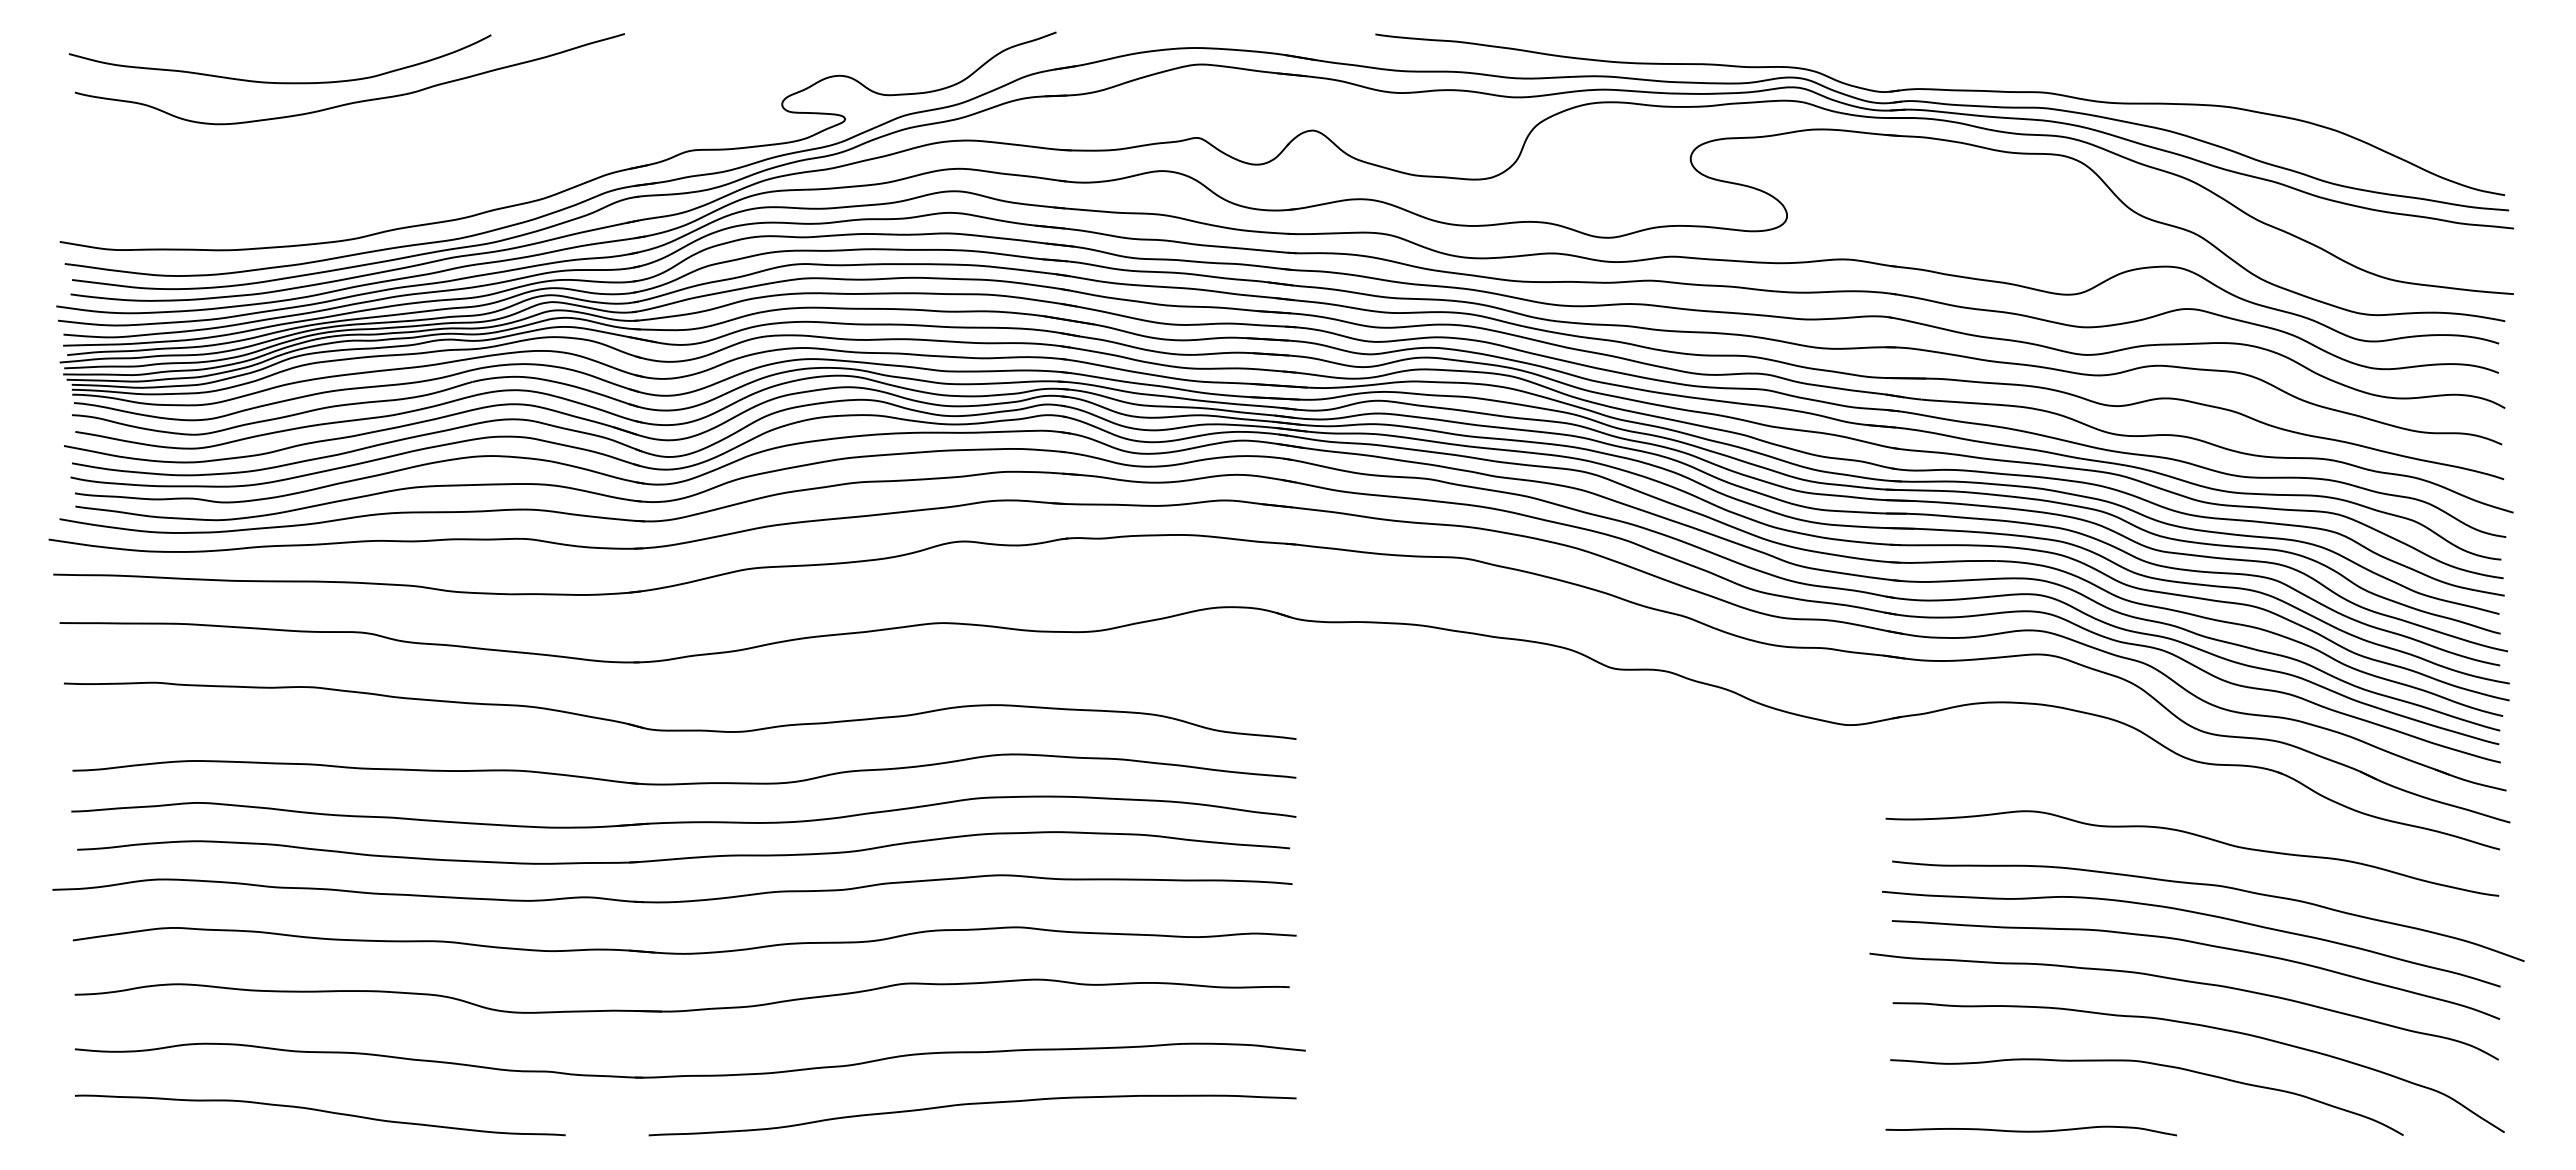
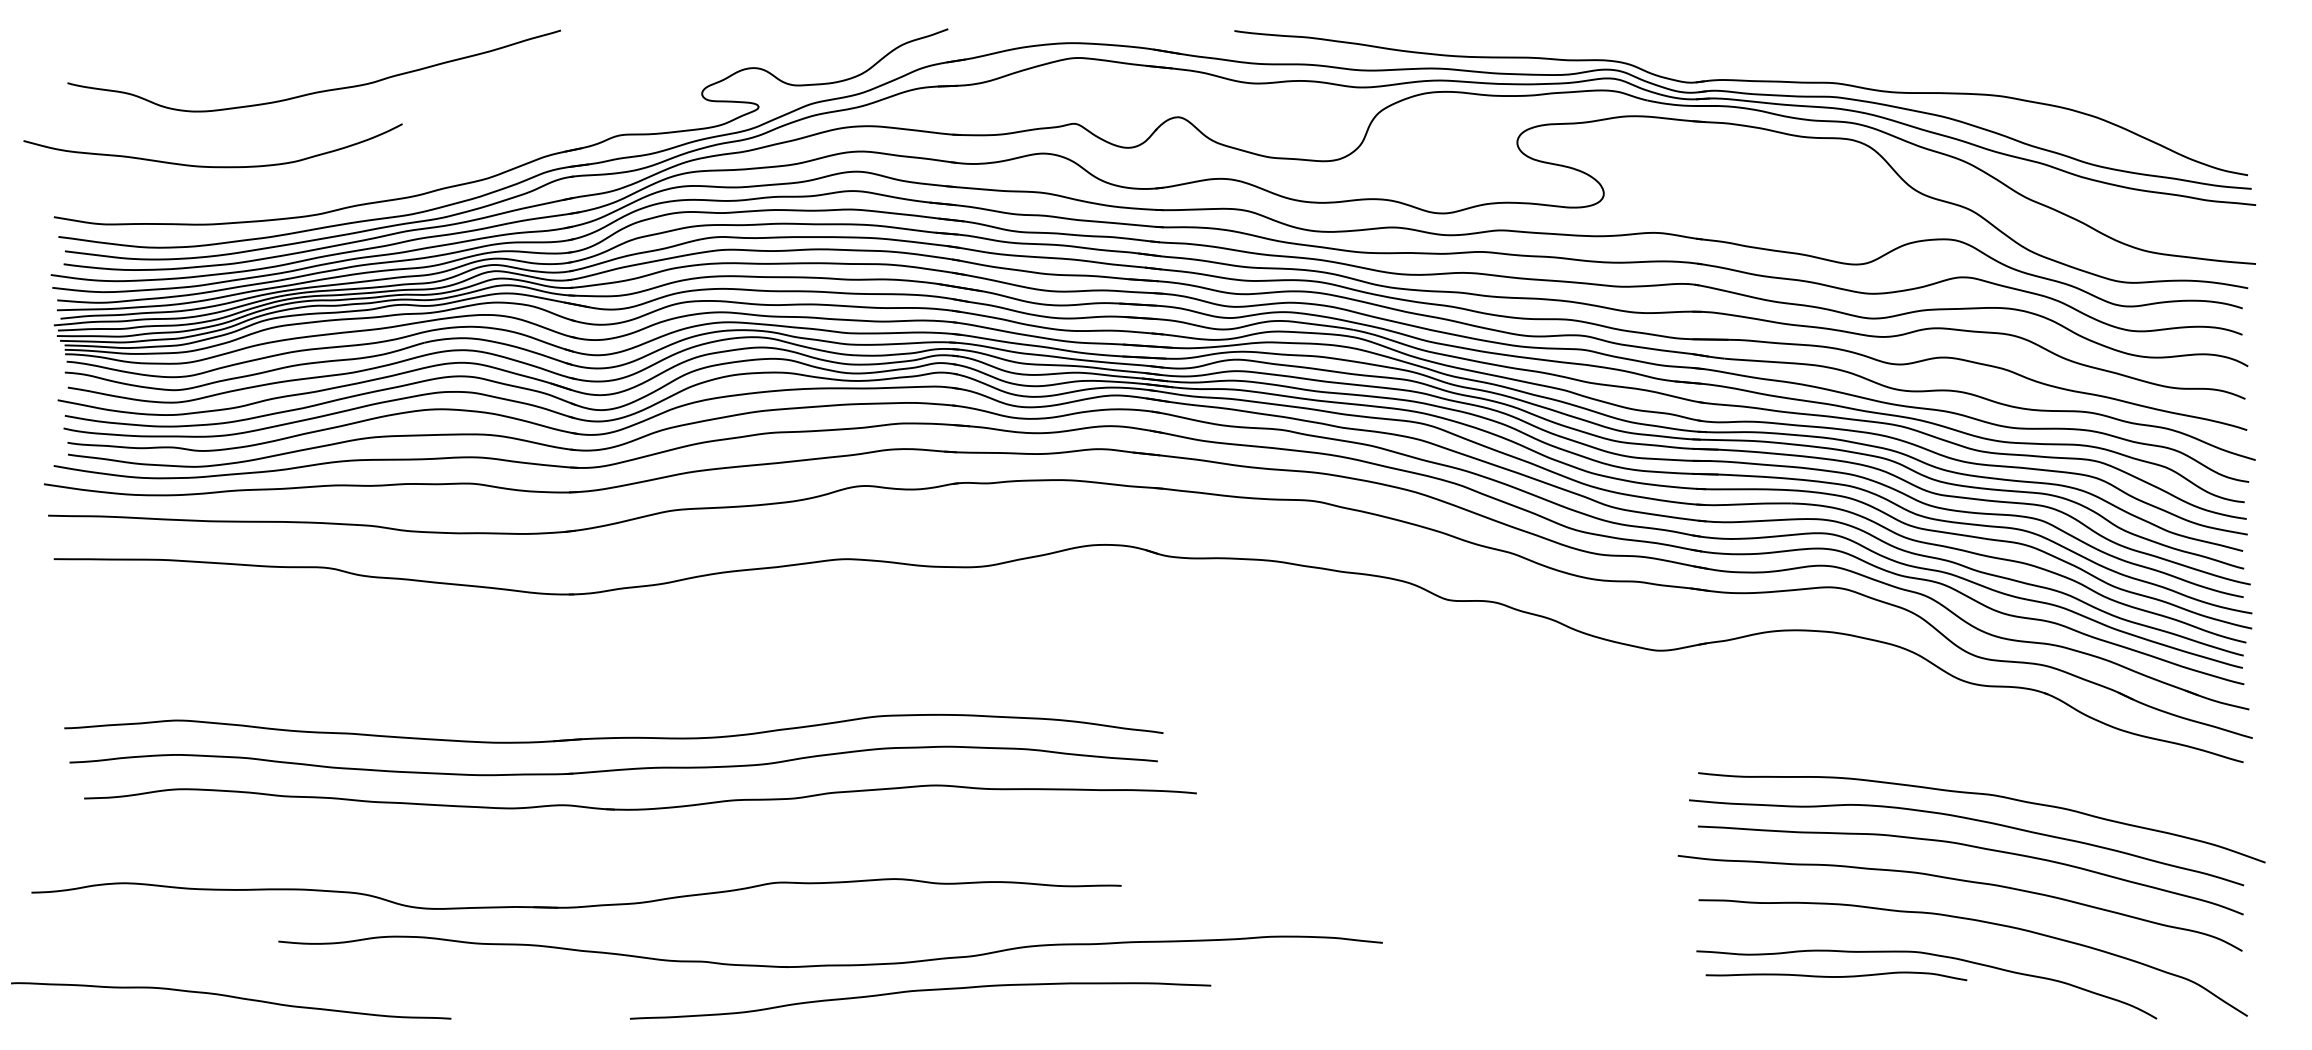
curve: (279, 82) -> (212, 166), moved
part: (680, 729) -> (610, 654), removed
part: (688, 782) -> (618, 702), removed
curve: (2197, 836) -> (1972, 750), removed
part: (672, 901) -> (640, 808), moved
part: (687, 952) -> (617, 854), removed
part: (686, 1009) -> (580, 905), moved
part: (690, 1075) -> (830, 965), moved
curve: (972, 1104) -> (920, 991), moved
curve: (320, 1111) -> (231, 997), moved
curve: (2031, 1130) -> (1836, 975), moved

